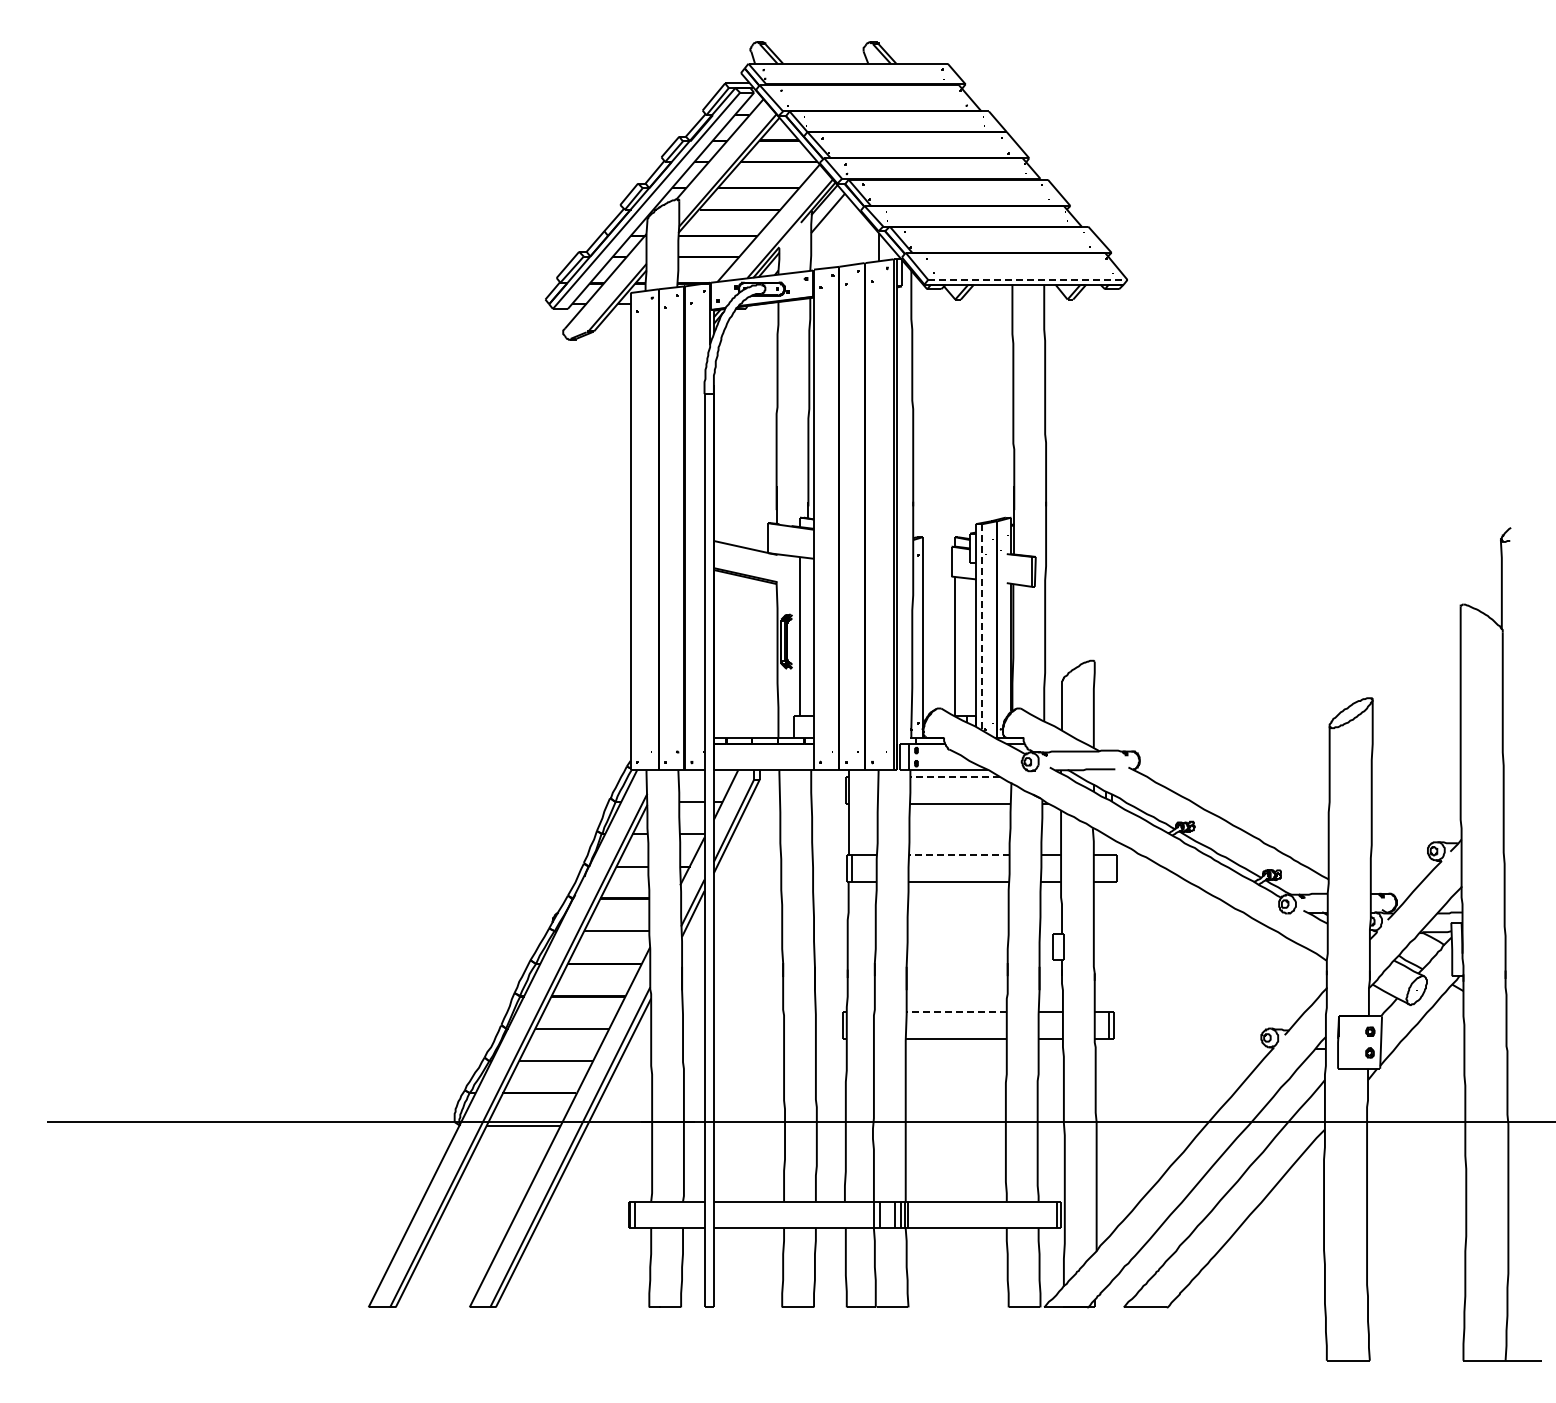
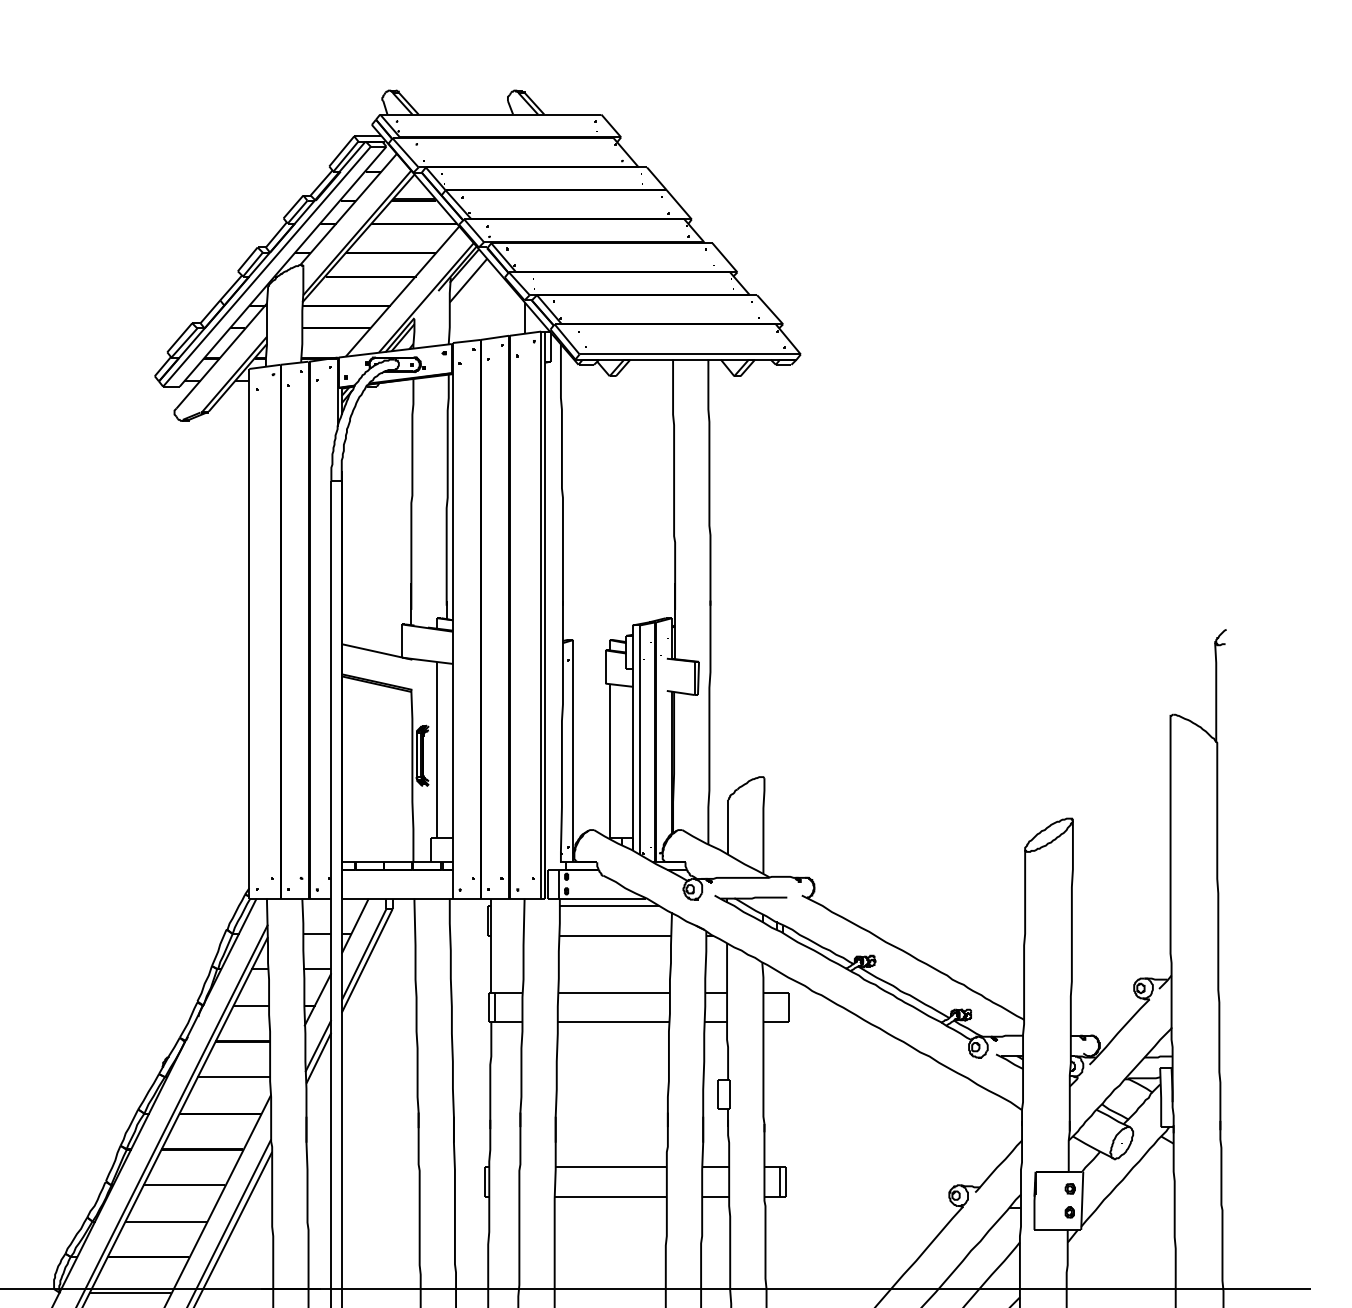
line: (1027, 279) -> (689, 353), dashed -> solid
line: (982, 628) -> (639, 741), dashed -> solid
line: (955, 776) -> (609, 905), dashed -> solid
line: (959, 855) -> (614, 993), dashed -> solid
line: (956, 1011) -> (611, 1166), dashed -> solid

